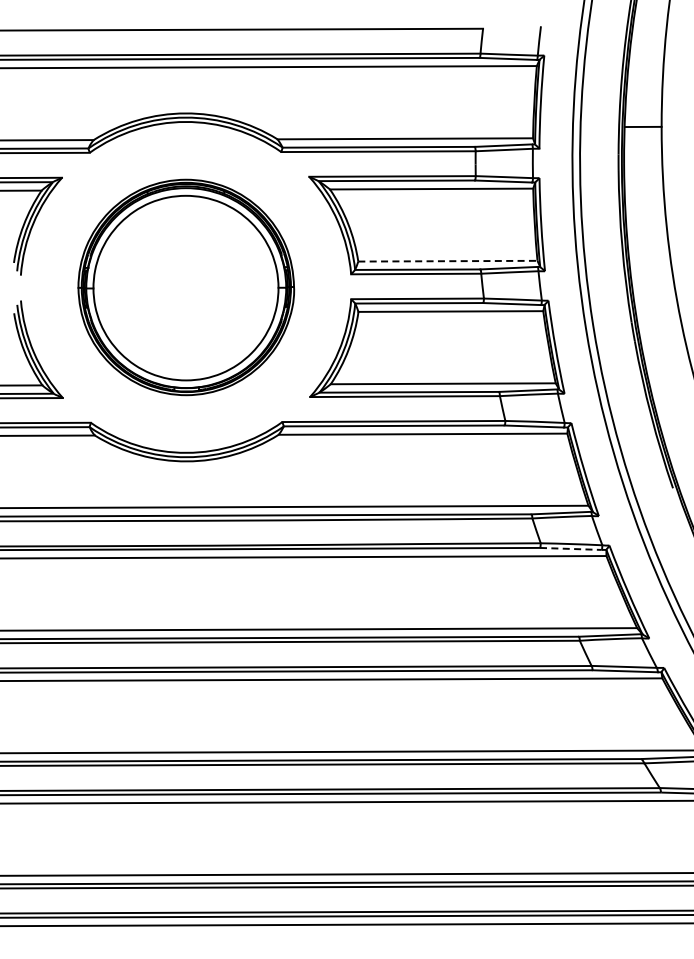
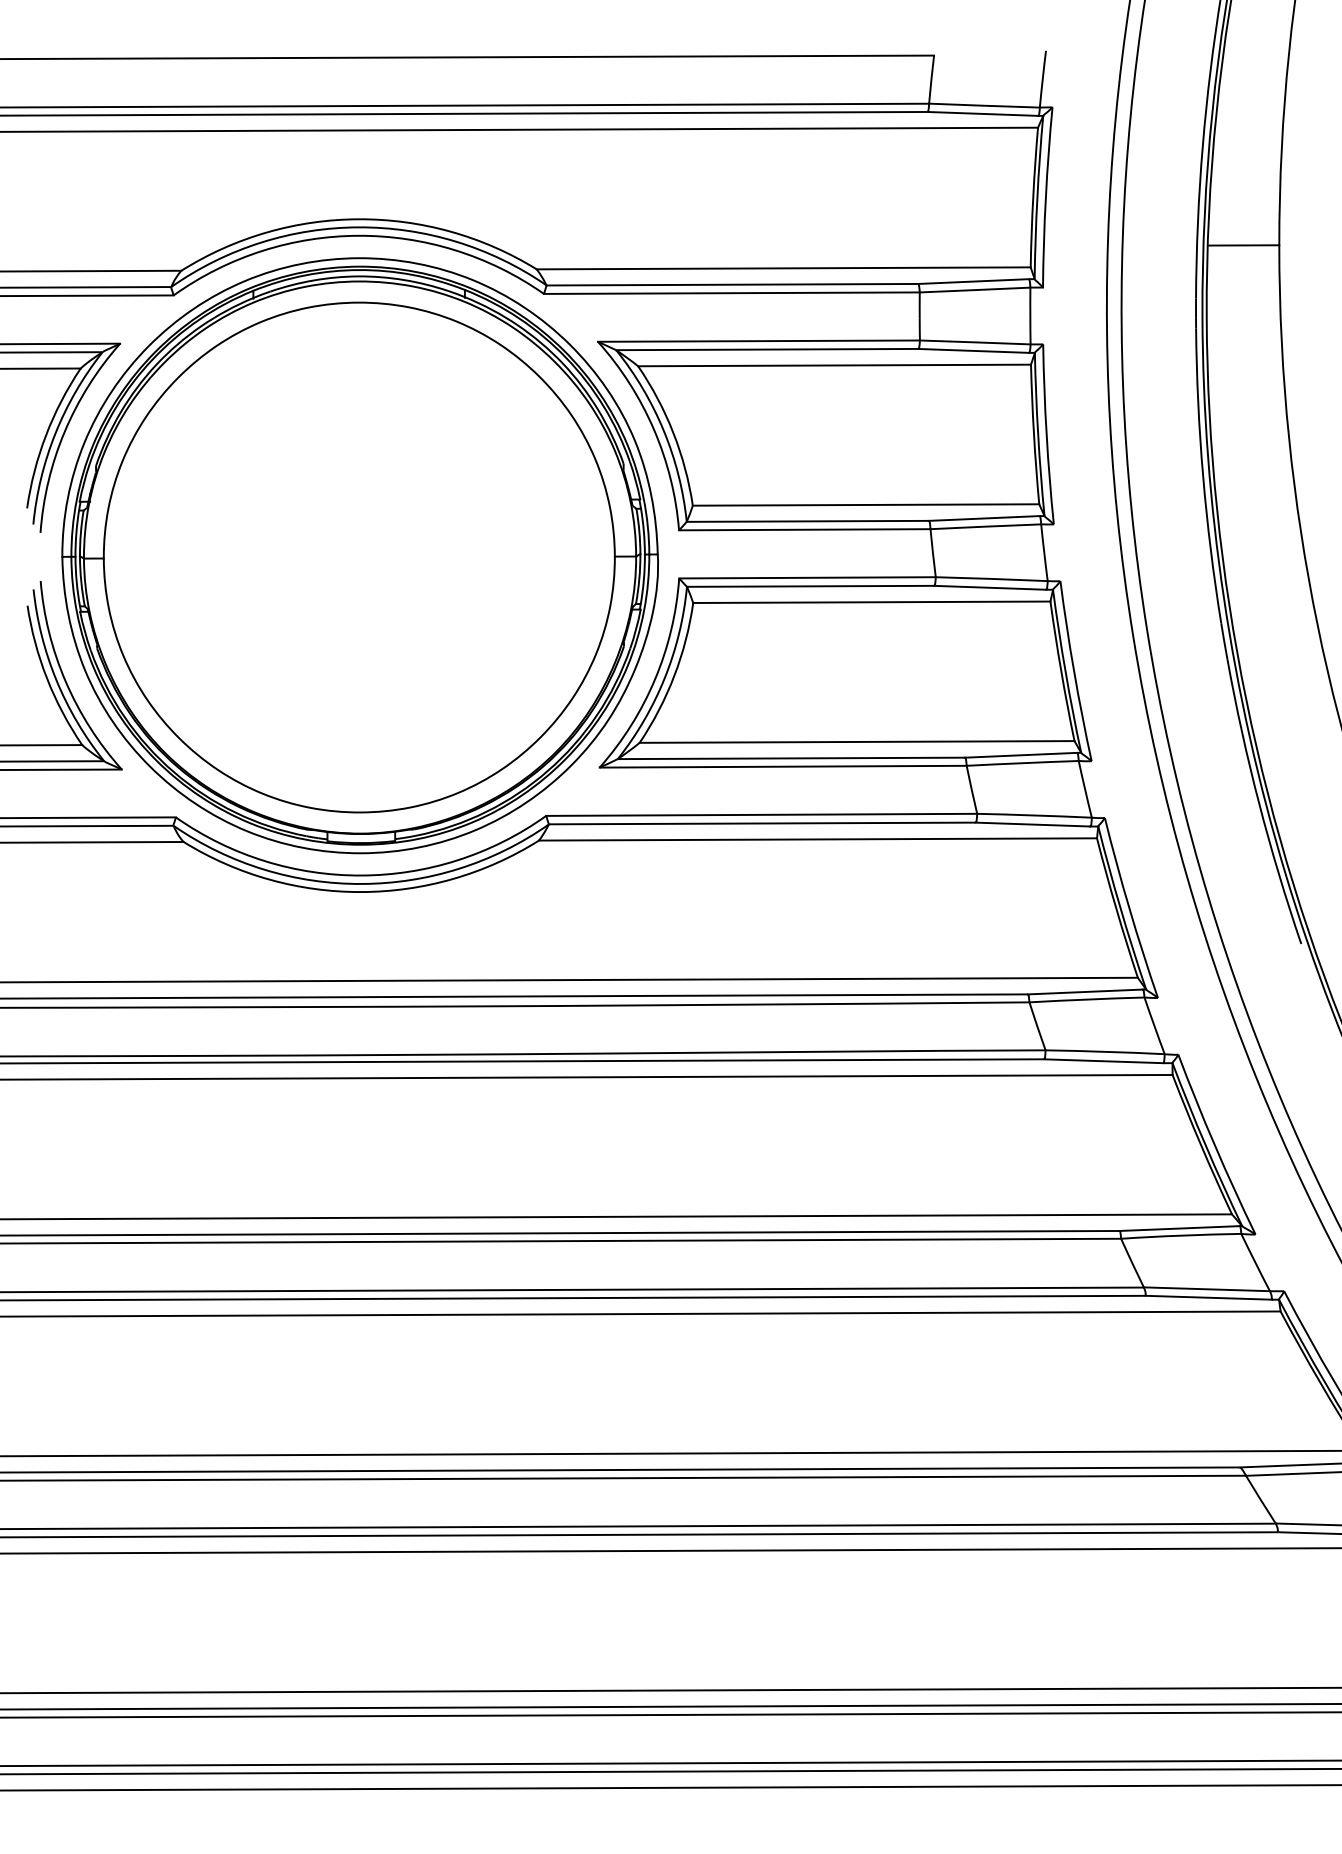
line: (447, 261) -> (865, 505), dashed -> solid
part: (186, 287) -> (360, 555), size x1.43
line: (570, 548) -> (1103, 1060), dashed -> solid

